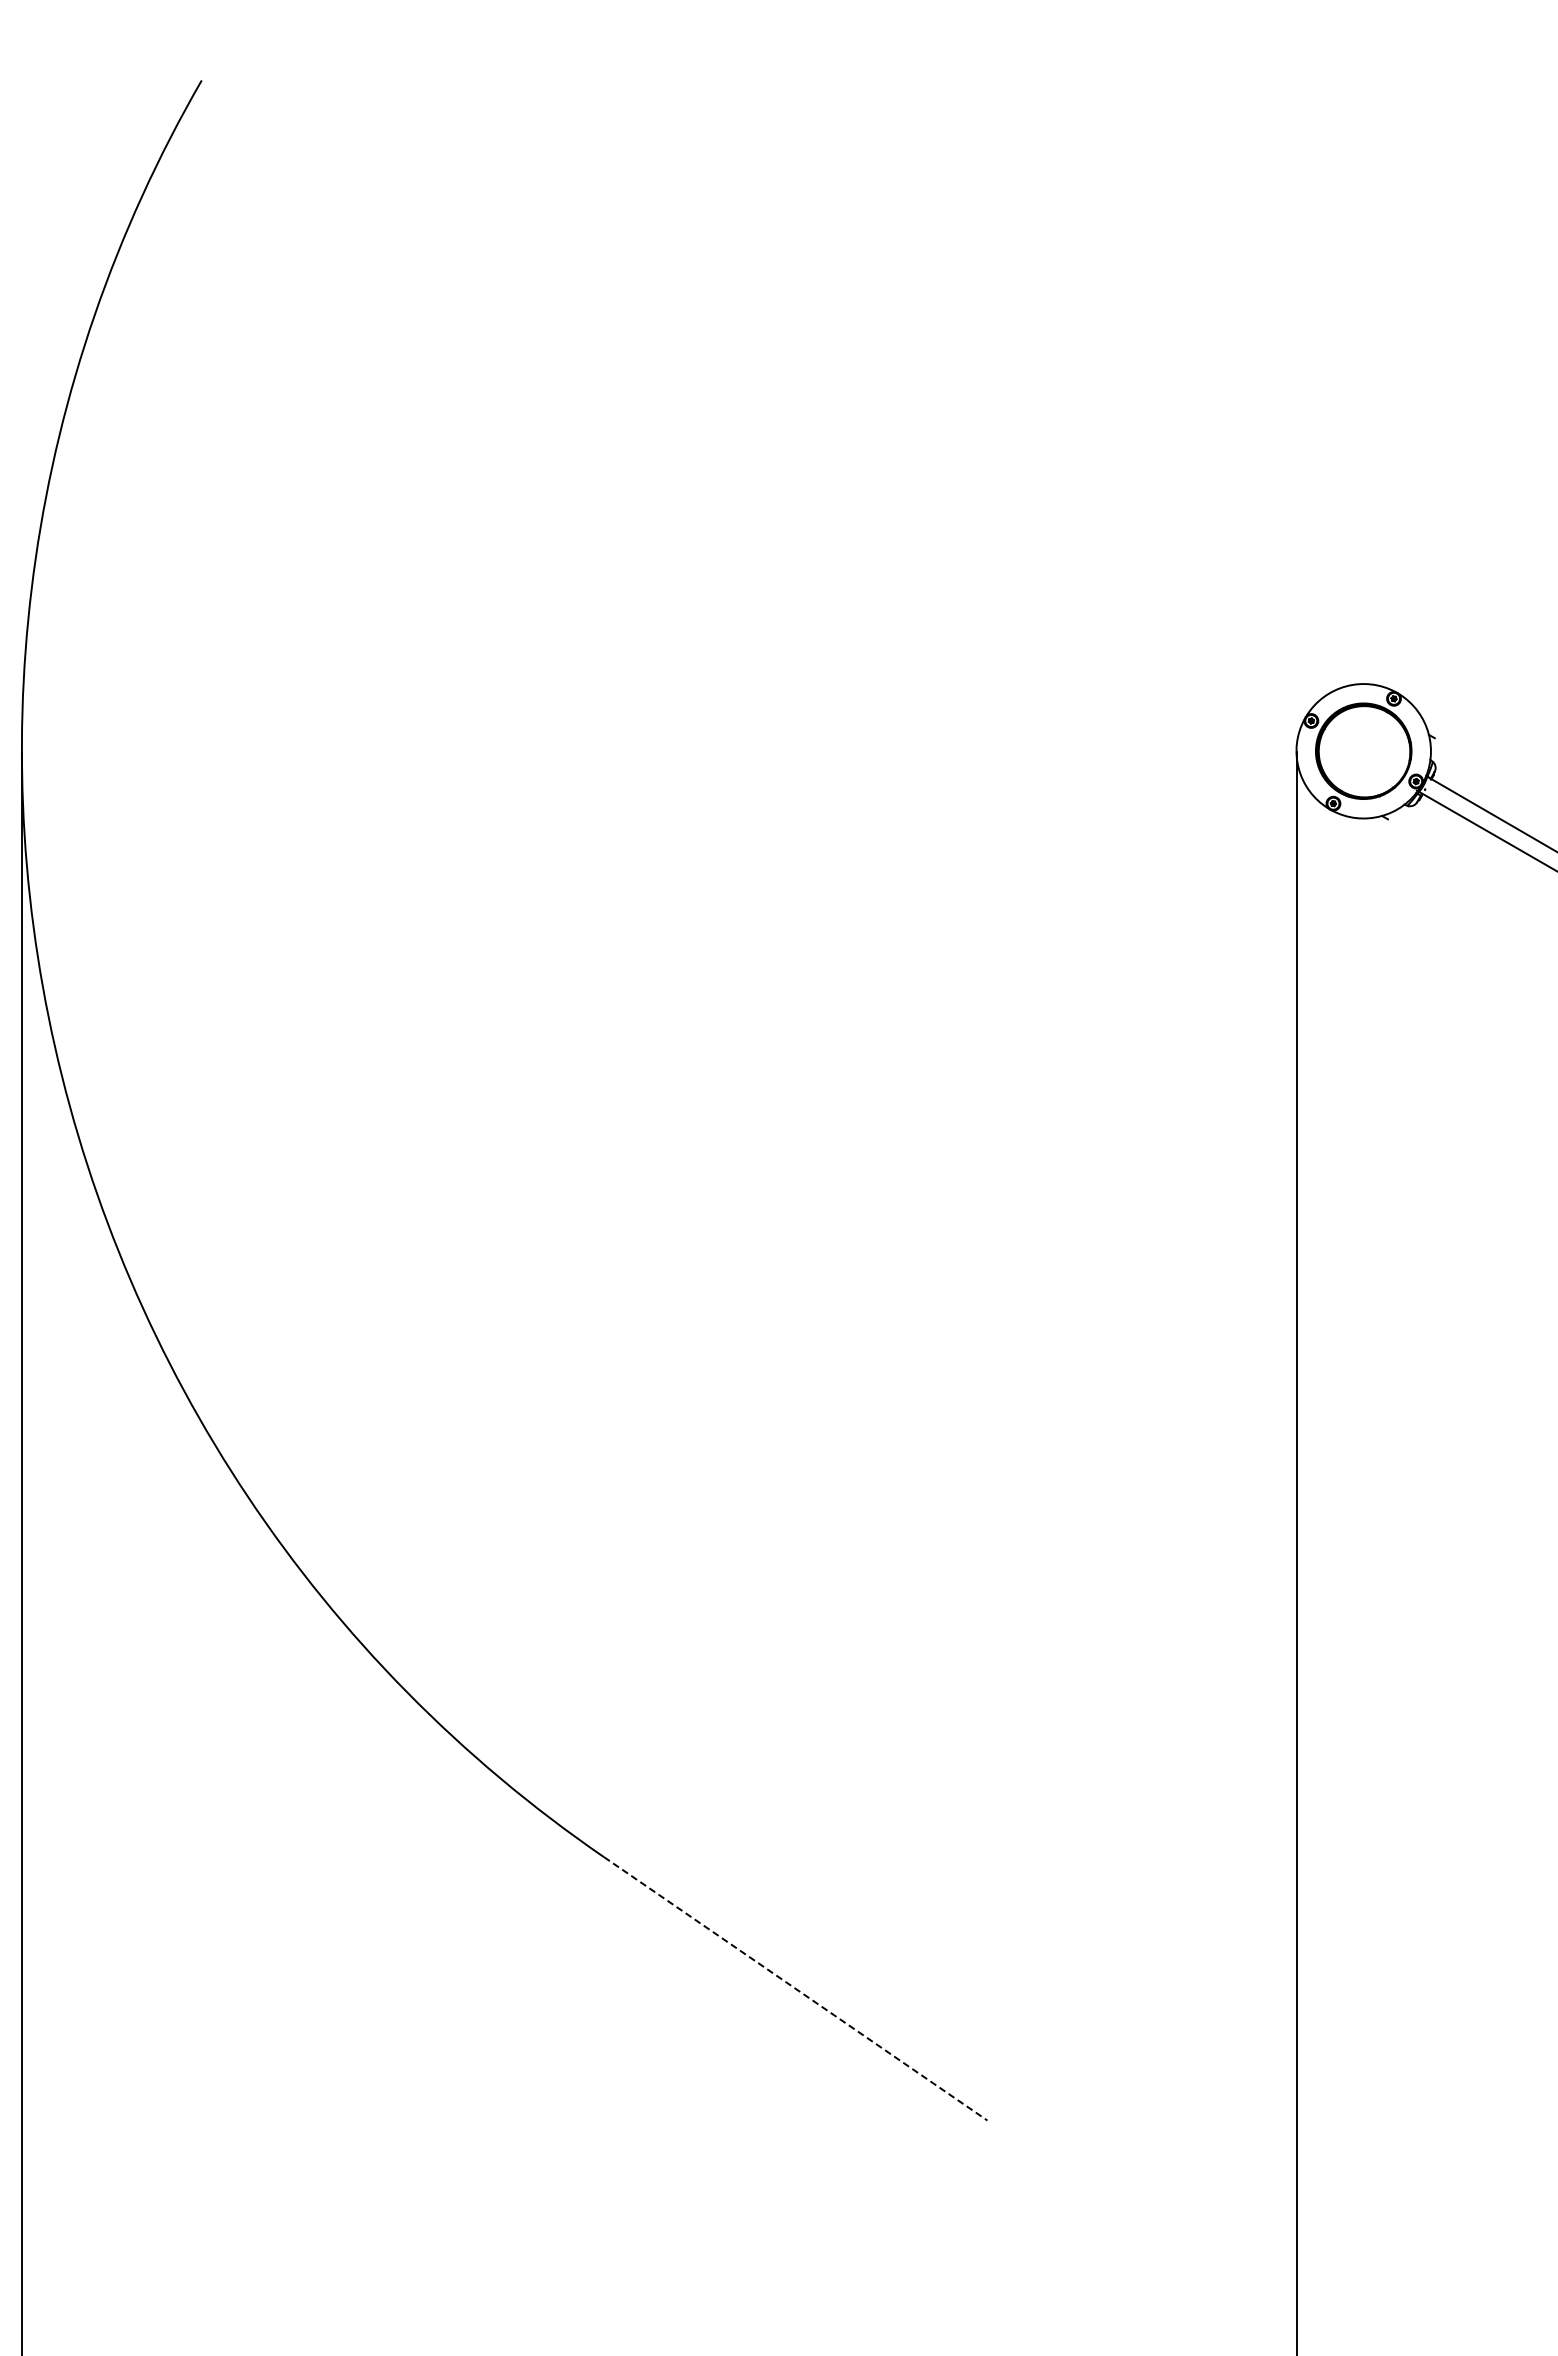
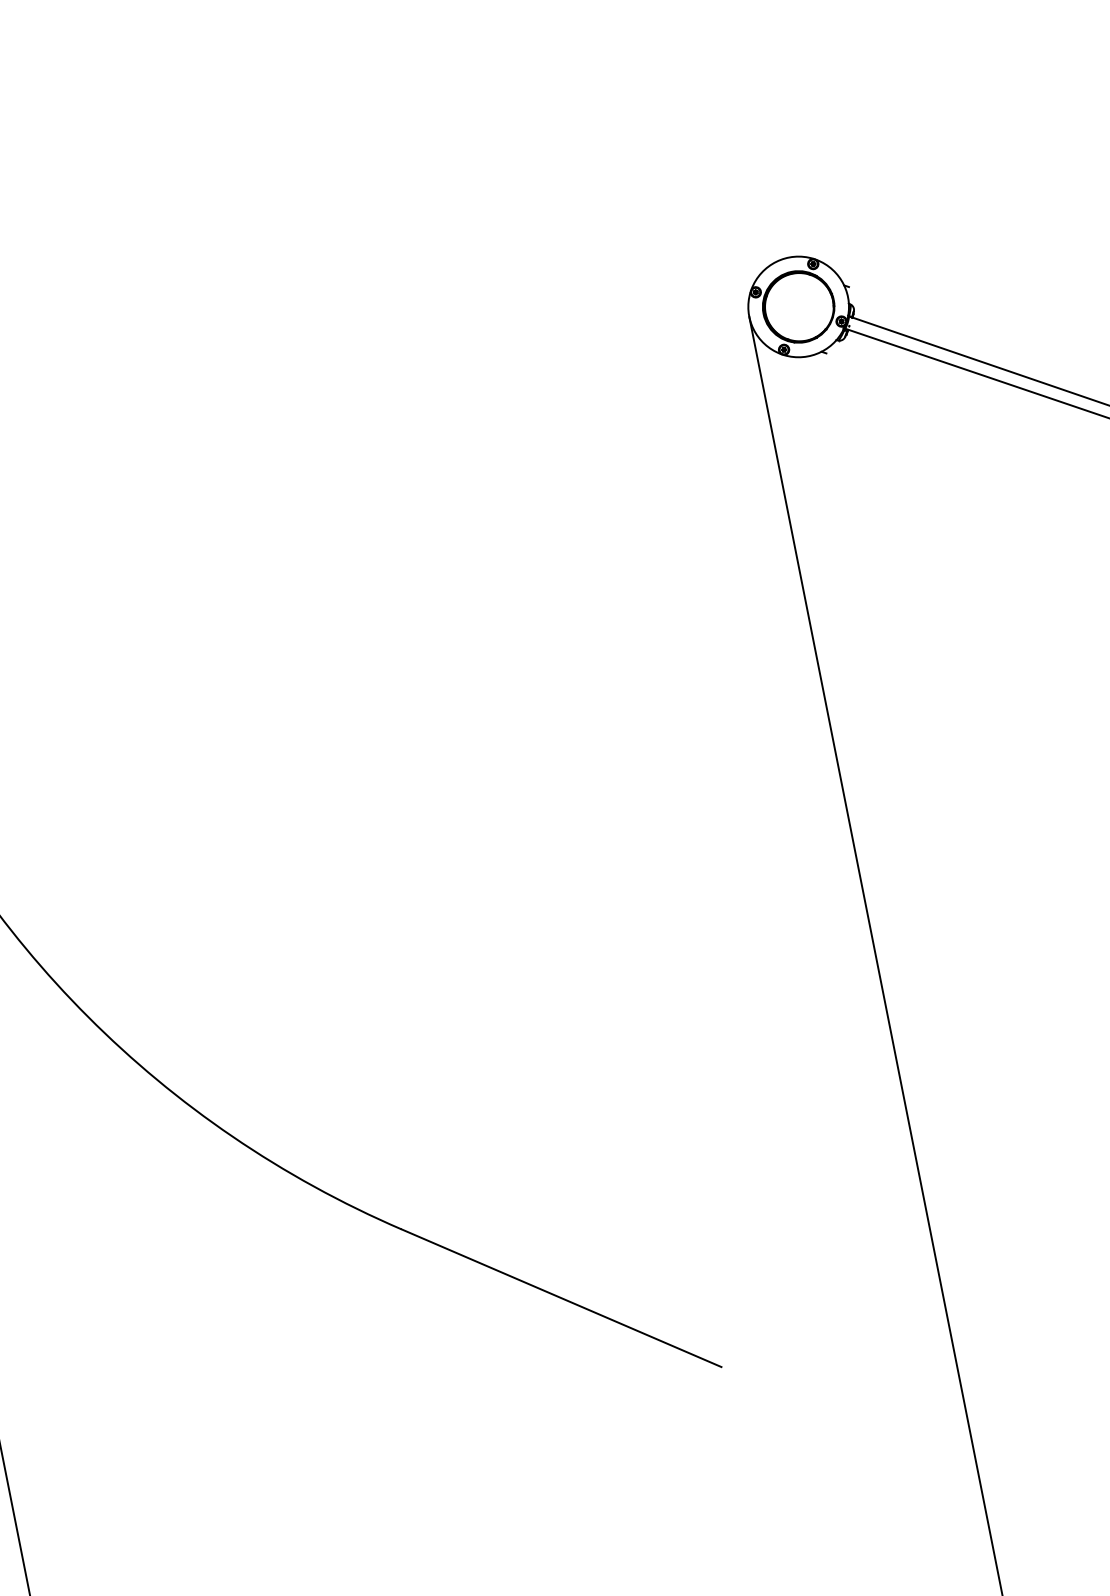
line: (795, 1988) -> (561, 1297), dashed -> solid

